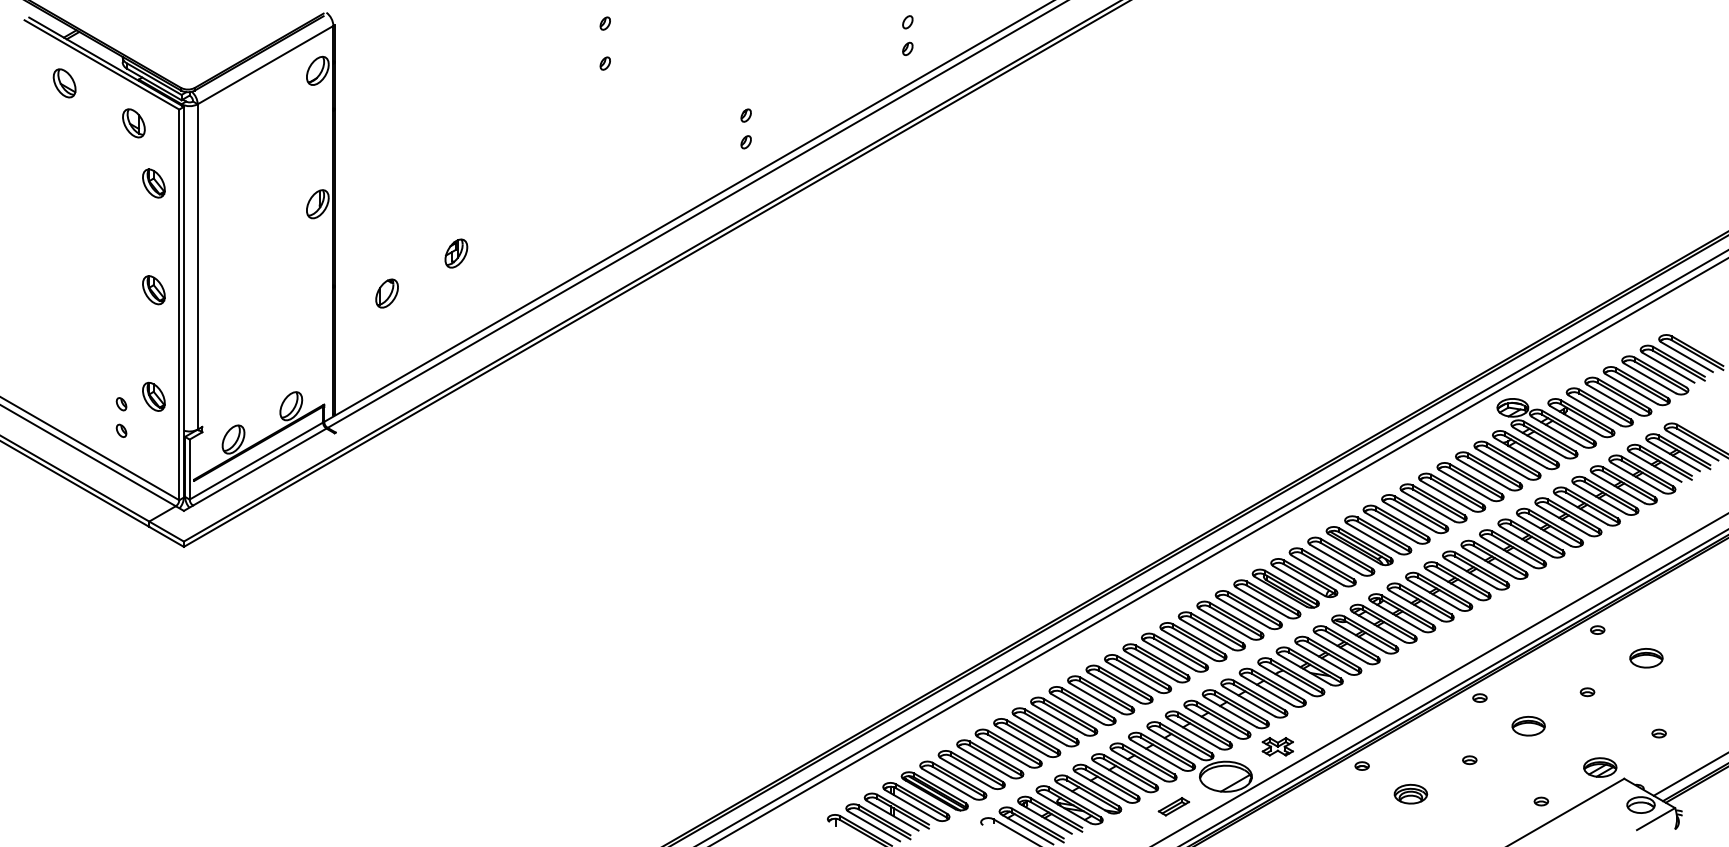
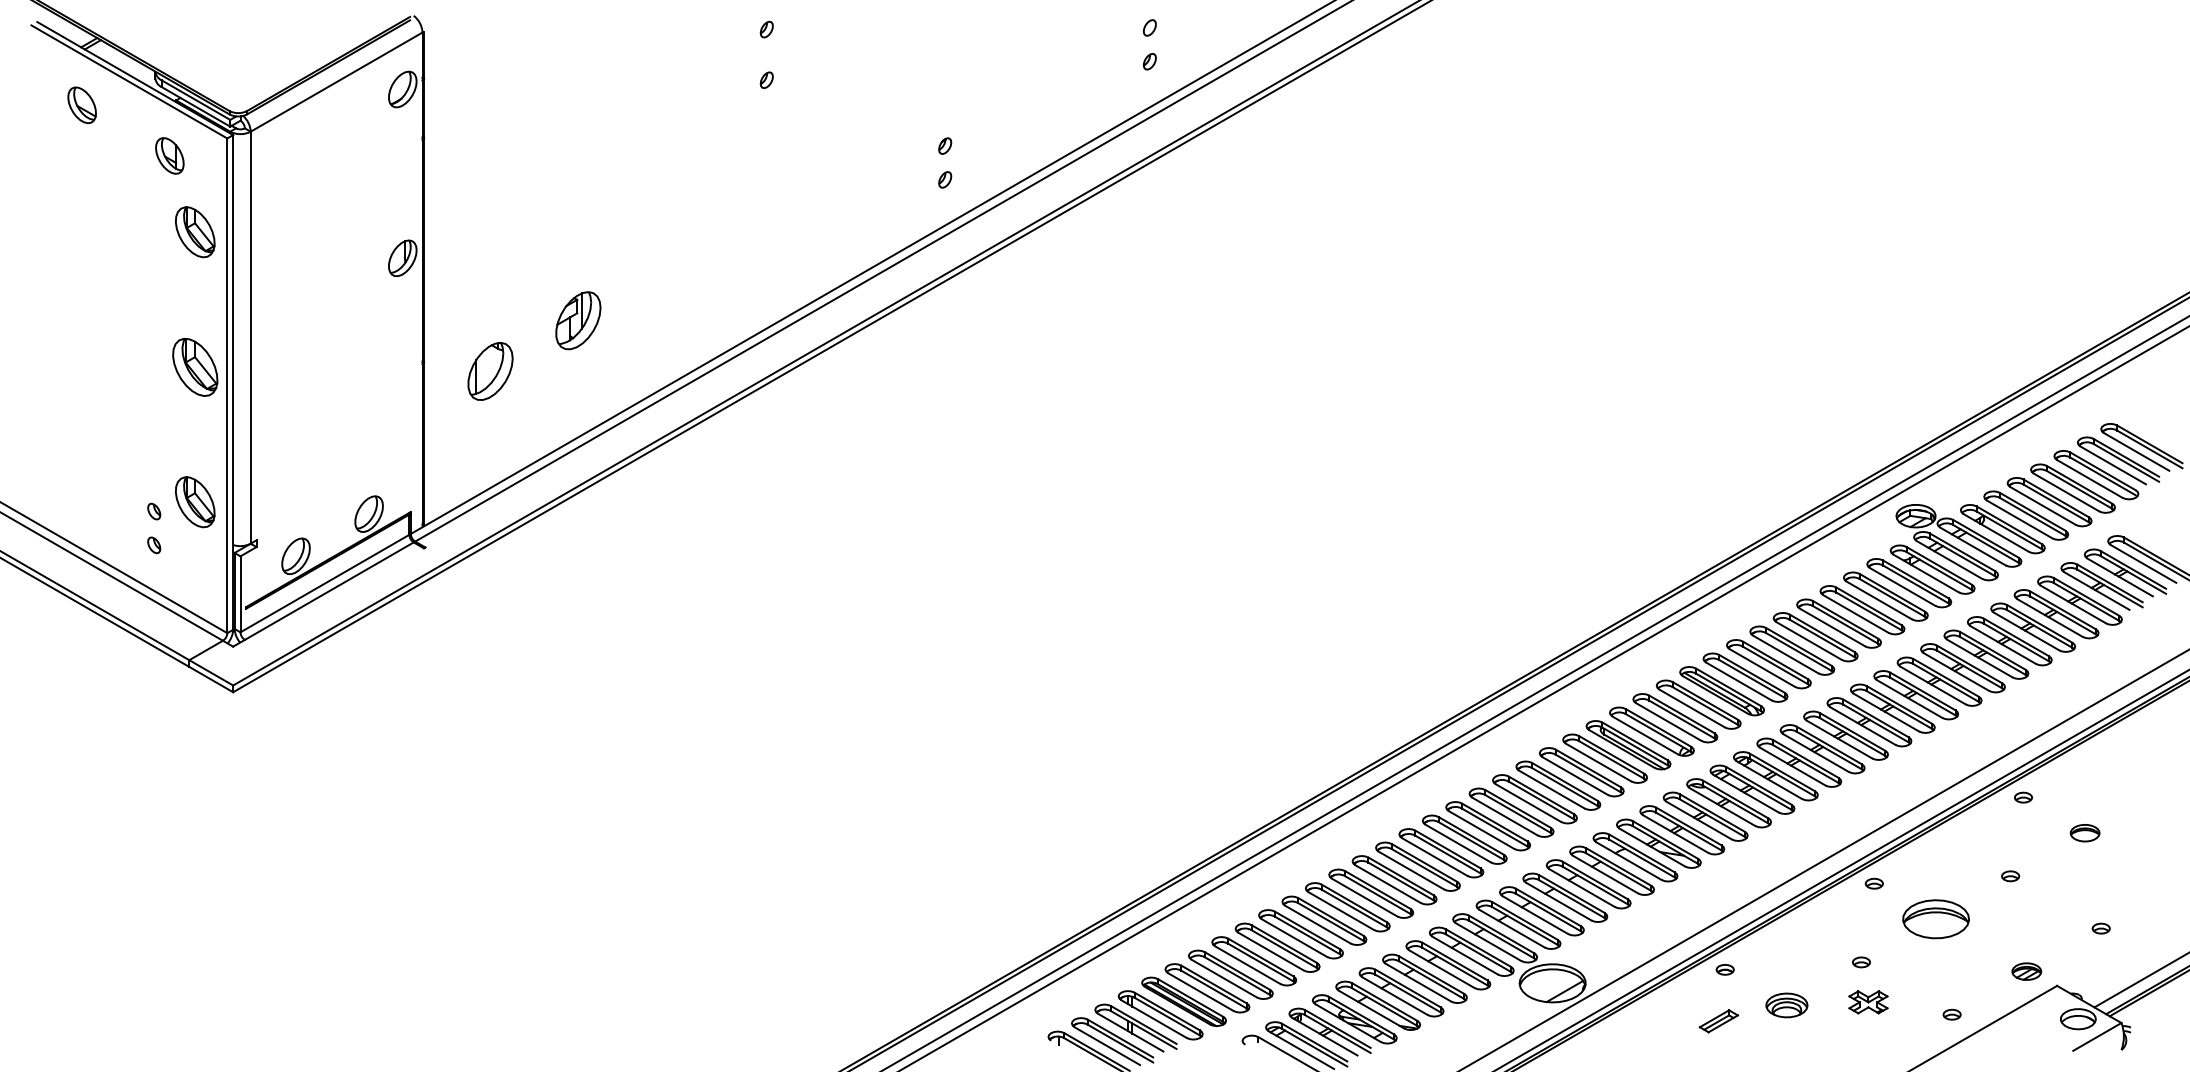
part: (153, 183) -> (194, 231), size x1.4
part: (455, 253) -> (577, 320), size x1.6
part: (153, 289) -> (194, 366), size x1.6
part: (387, 293) -> (490, 371), size x1.6
part: (153, 397) -> (194, 502), size x1.4
part: (1645, 657) -> (2084, 832), size x0.7
part: (1528, 726) -> (1935, 919), size x1.6
part: (1277, 746) -> (1868, 1002), moved
part: (1600, 767) -> (2026, 971), size x0.7
part: (1173, 806) -> (1718, 1021), moved

